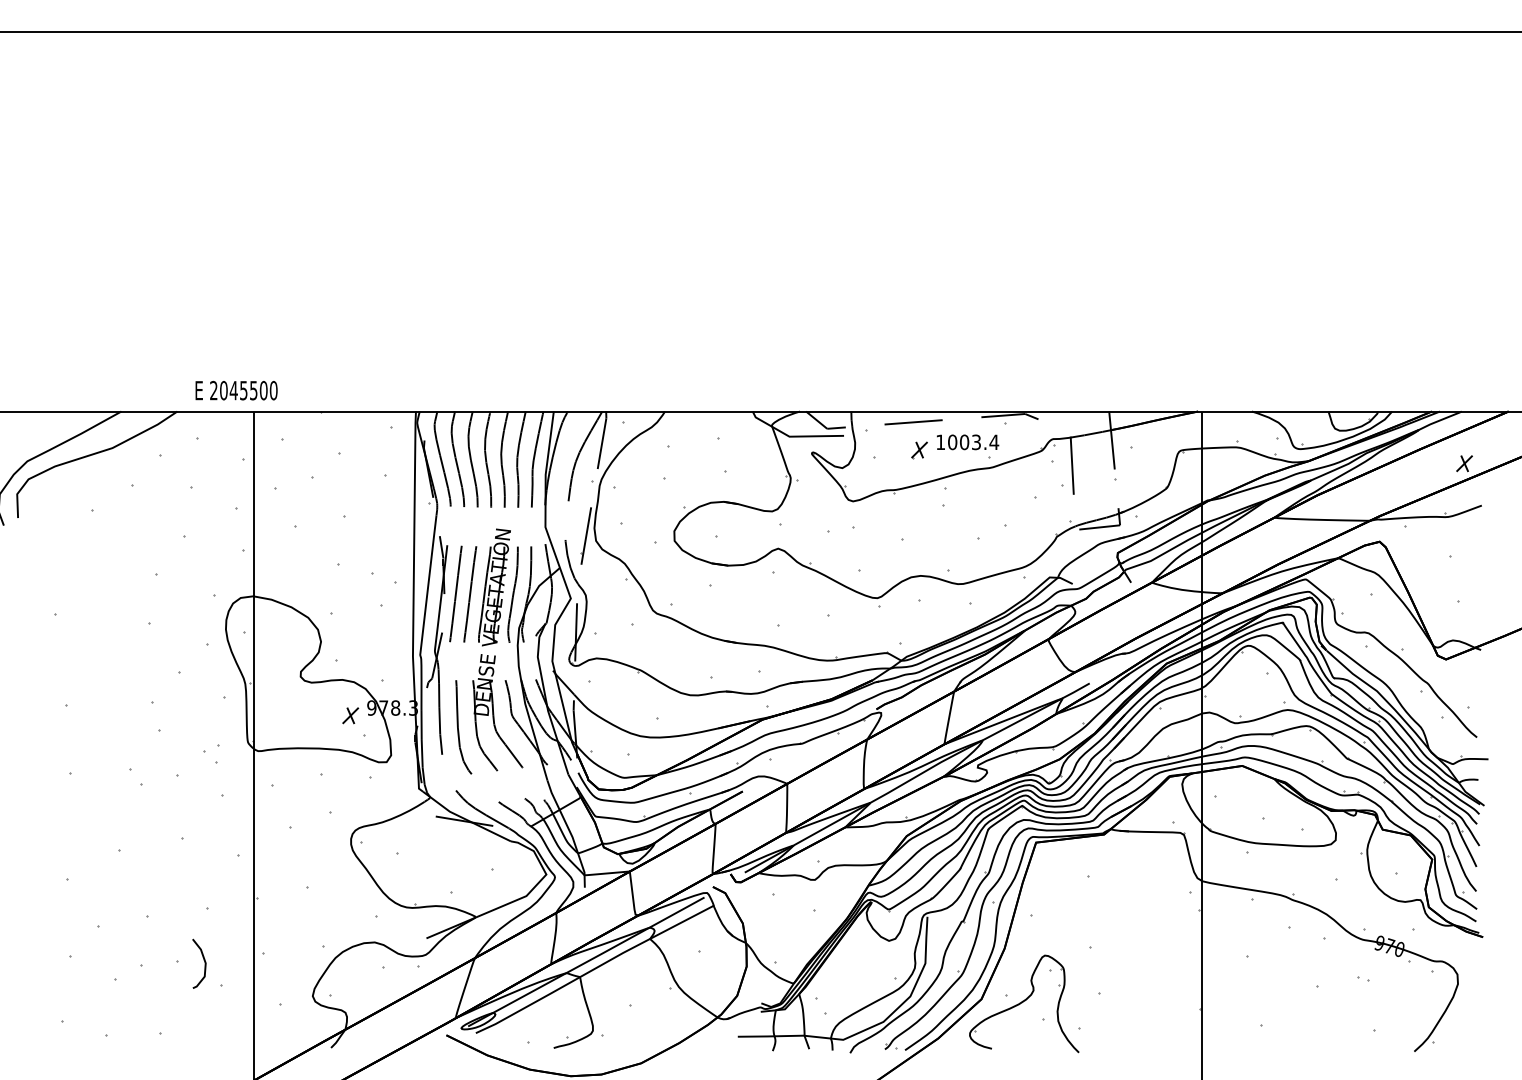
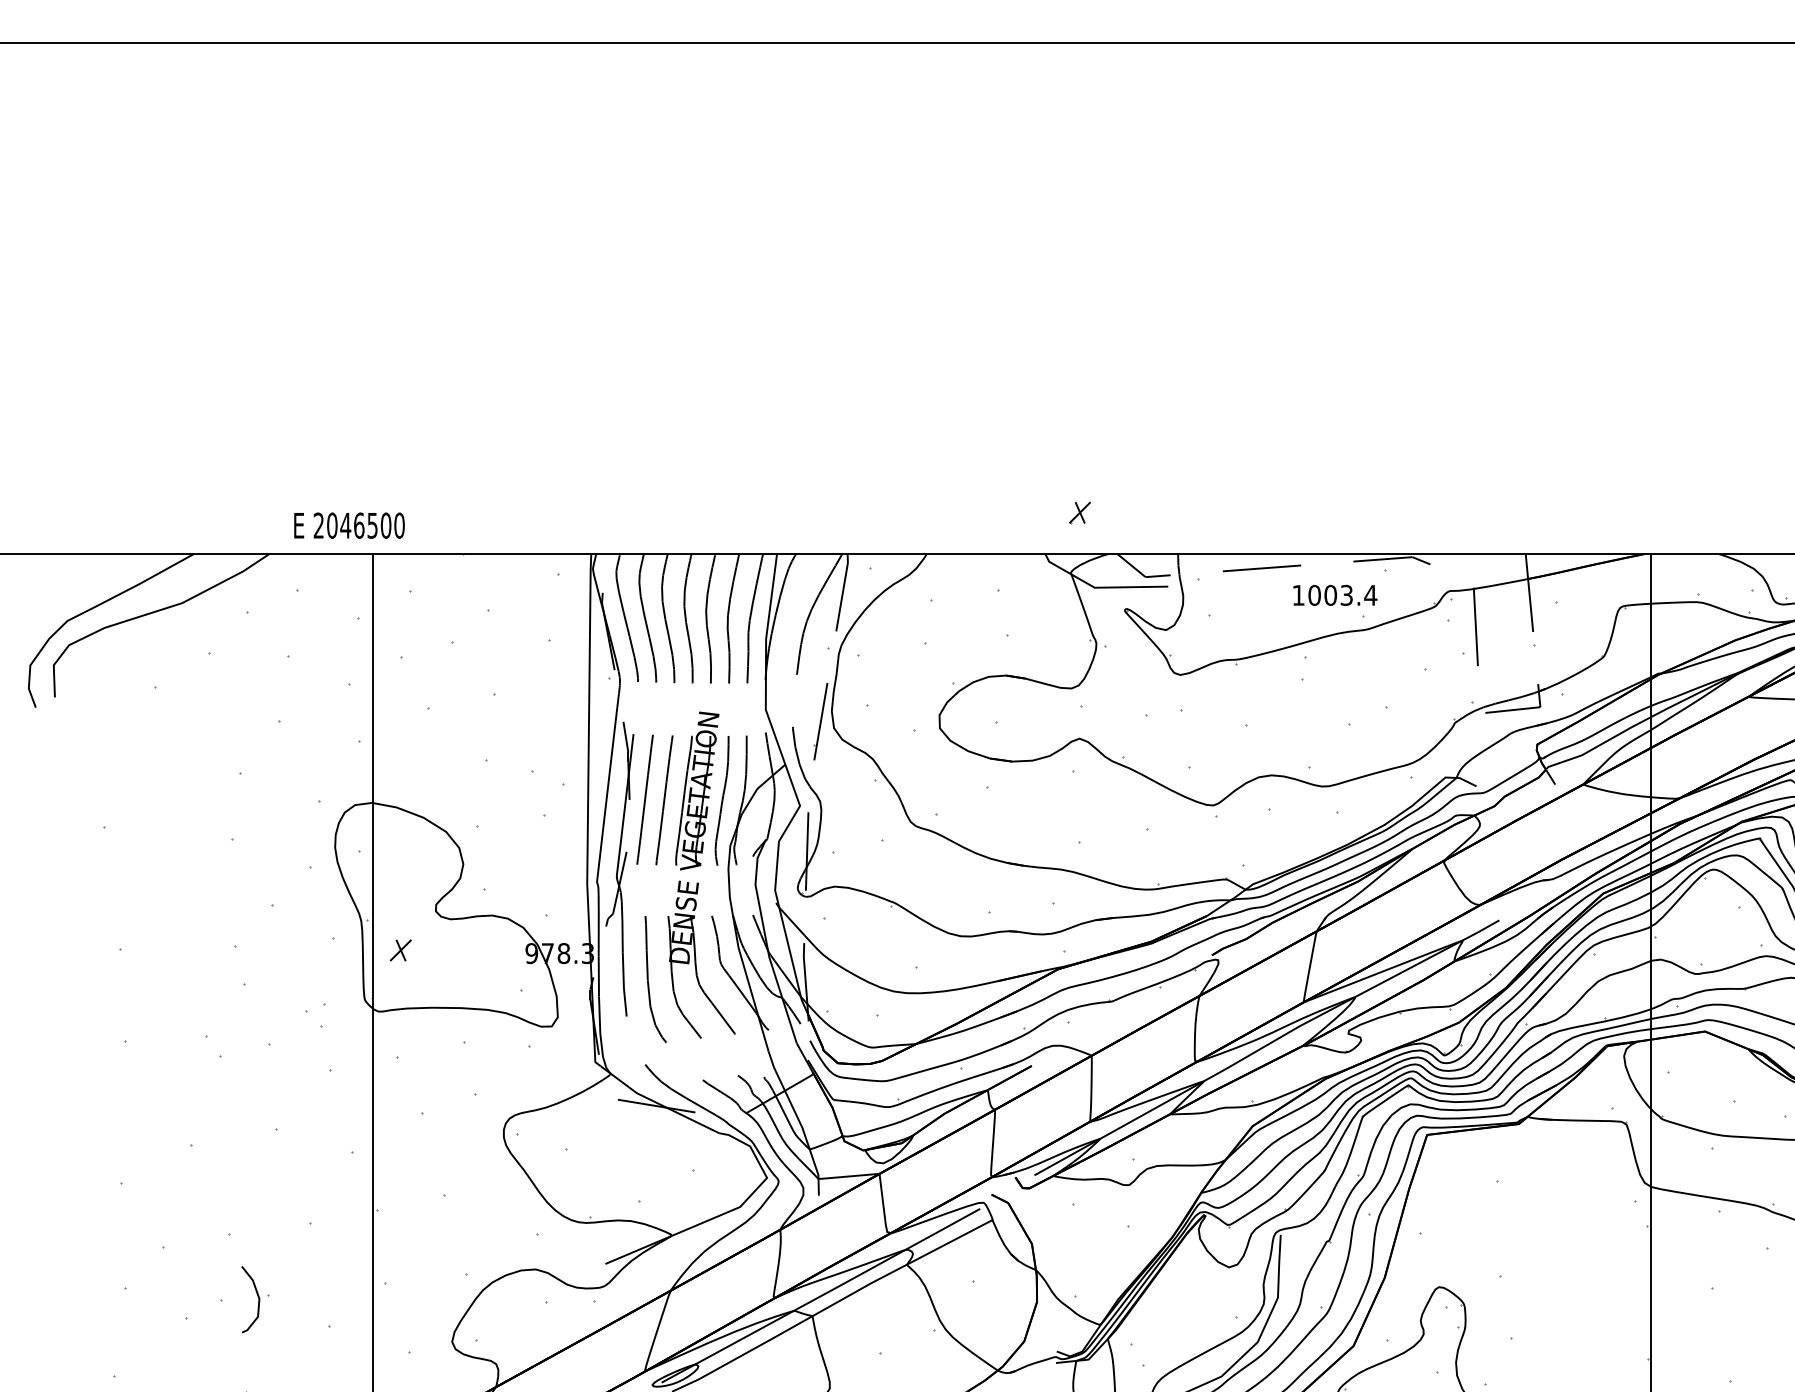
text: (243, 390) -> (358, 525), 2045500 -> 2046500
part: (919, 450) -> (1079, 513), moved
part: (350, 715) -> (400, 950), moved
curve: (203, 960) -> (256, 1295), moved

